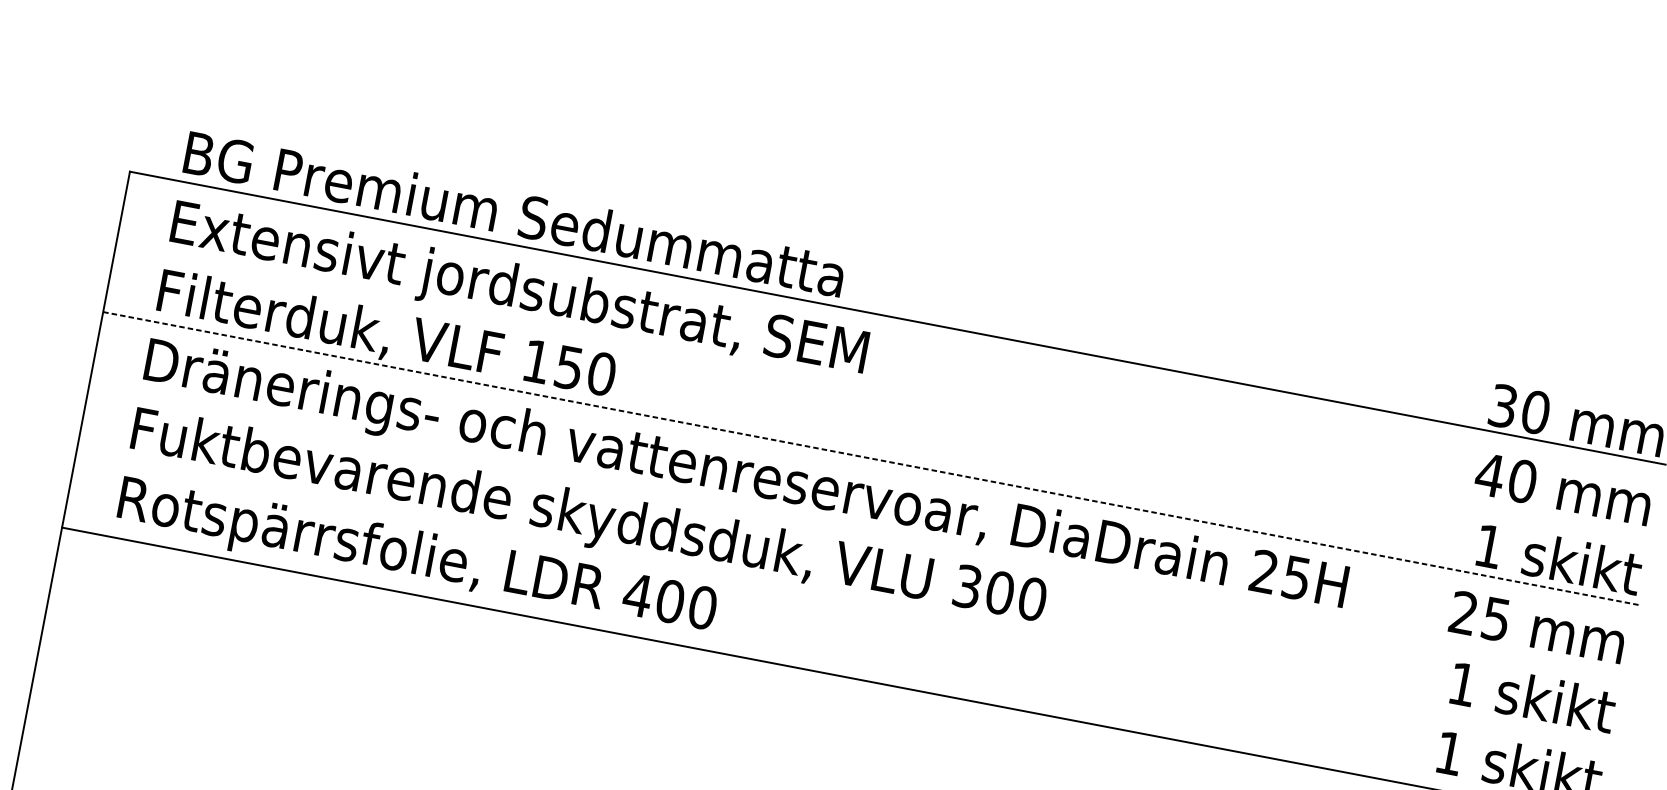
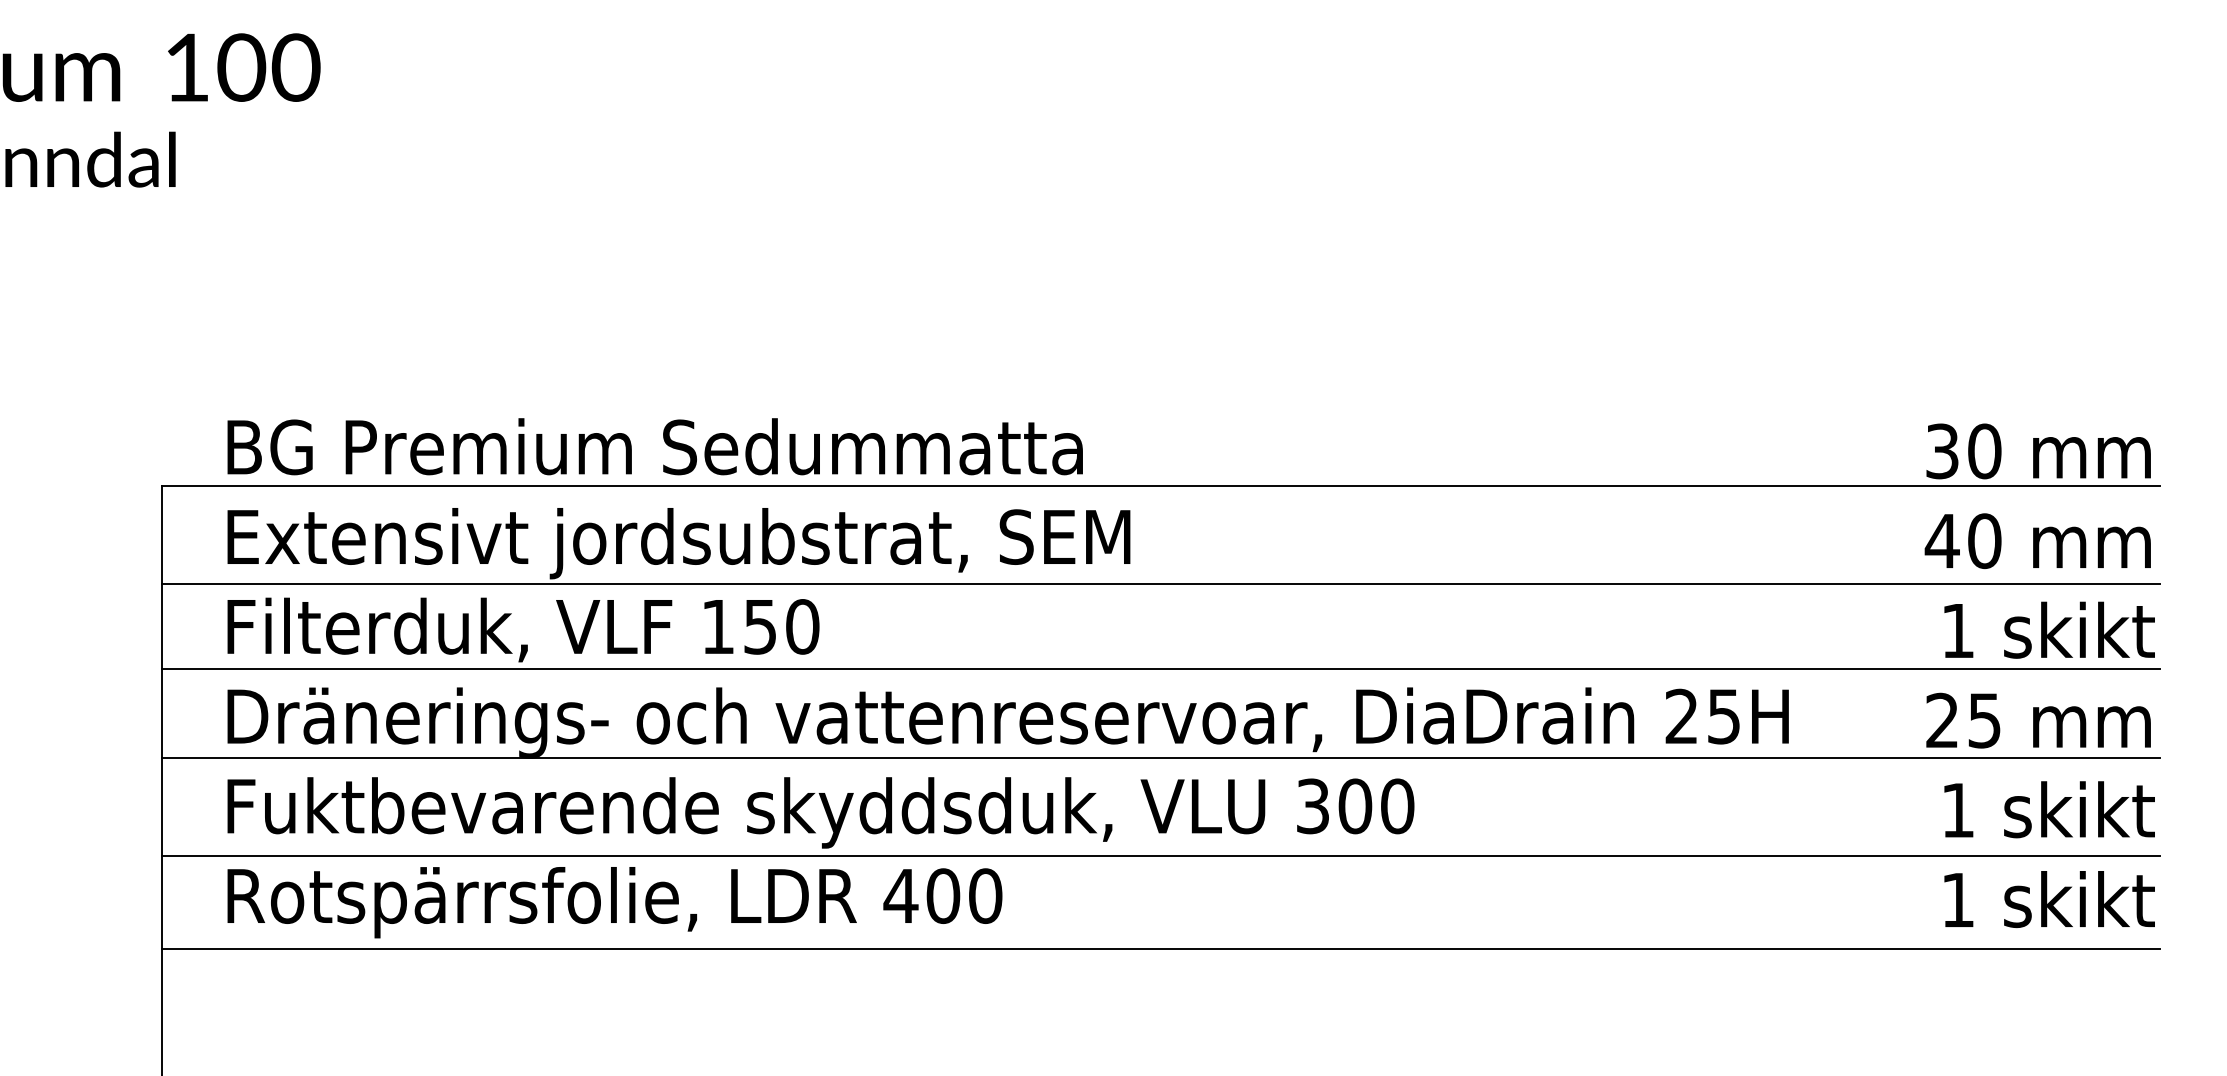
line: (883, 393) -> (1160, 583), added
line: (871, 458) -> (1161, 668), dashed -> solid
line: (857, 527) -> (1160, 758), added
line: (843, 602) -> (1160, 856), added

